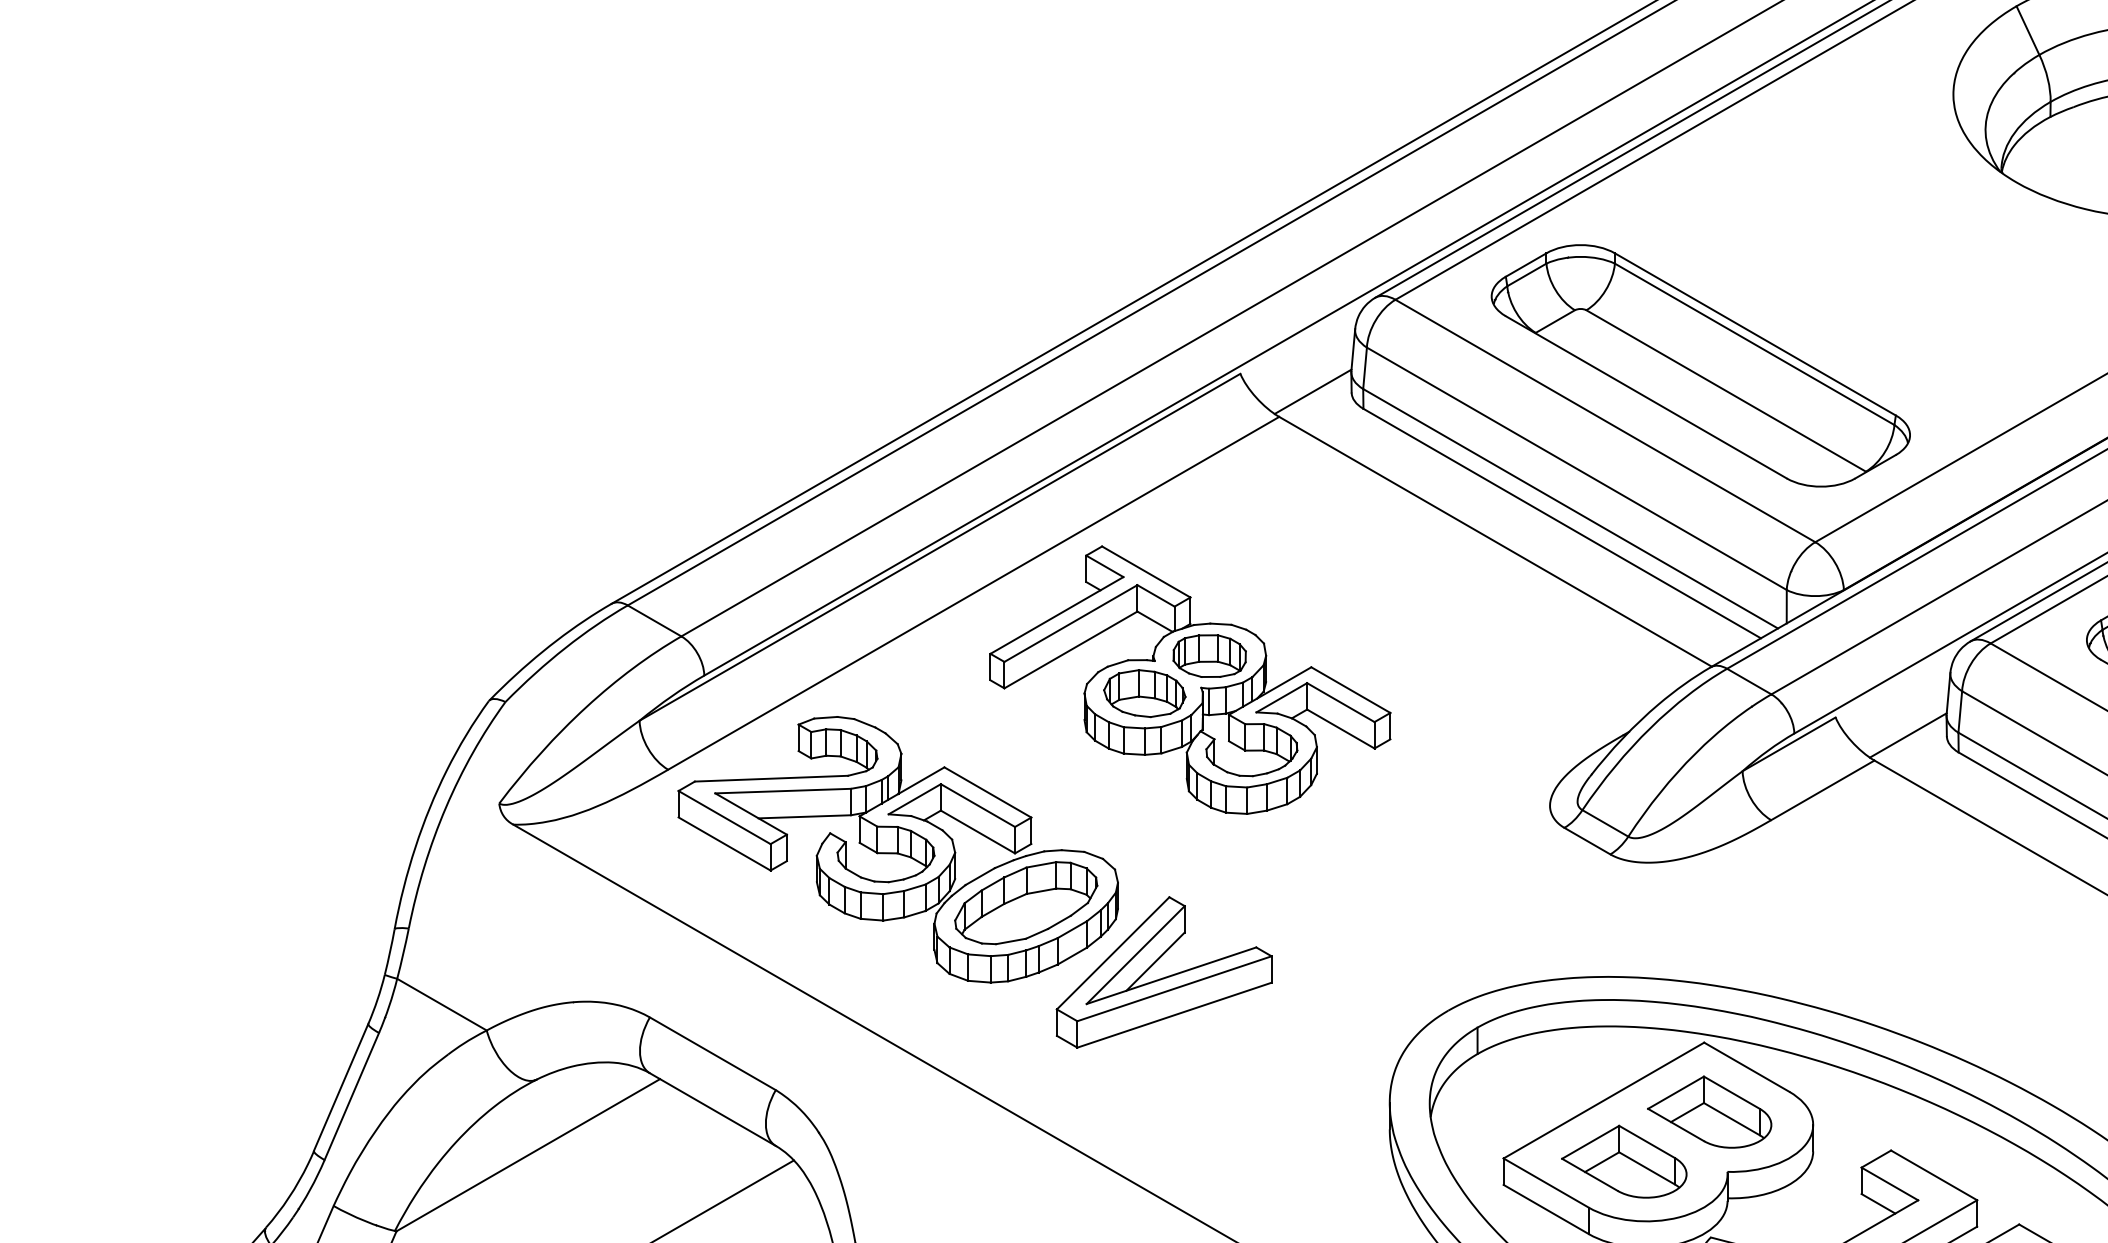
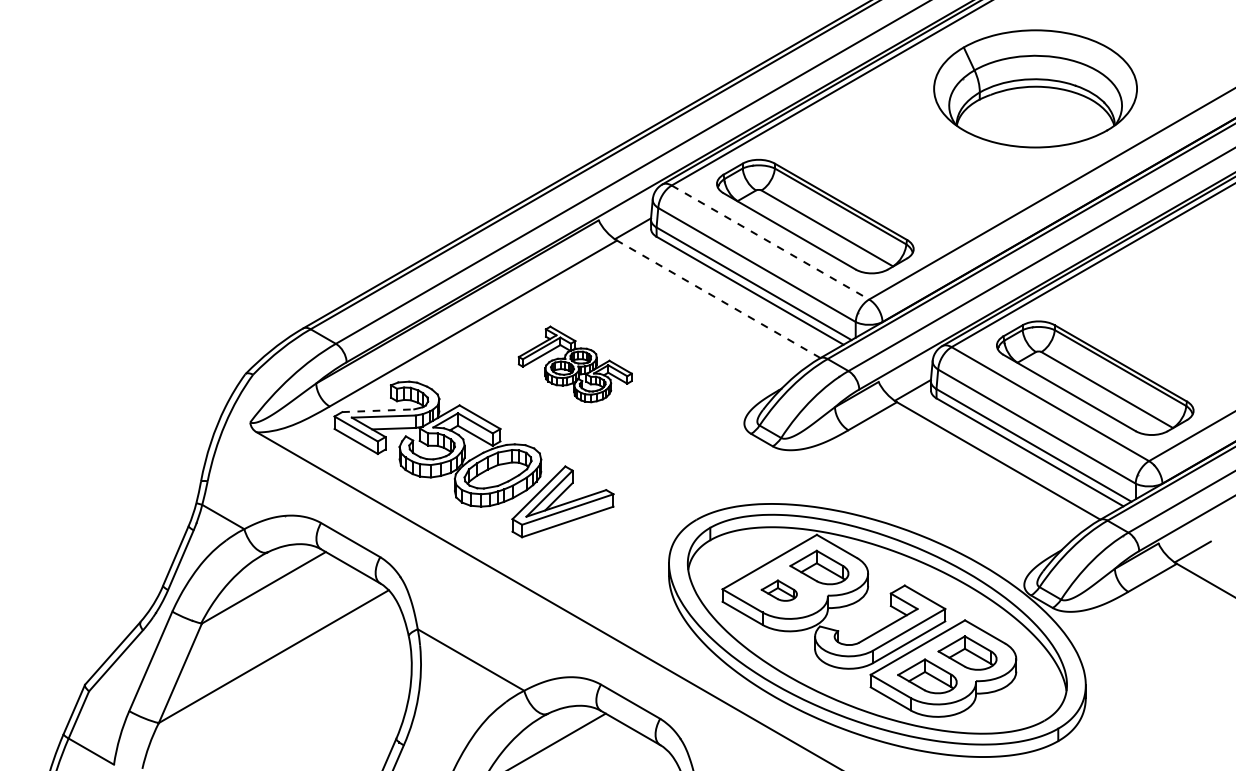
line: (1605, 420) -> (770, 242), solid -> dashed
line: (1494, 542) -> (718, 299), solid -> dashed
part: (1190, 680) -> (575, 364), size x0.6
line: (771, 778) -> (378, 410), solid -> dashed
part: (1624, 1160) -> (779, 590), size x0.6

